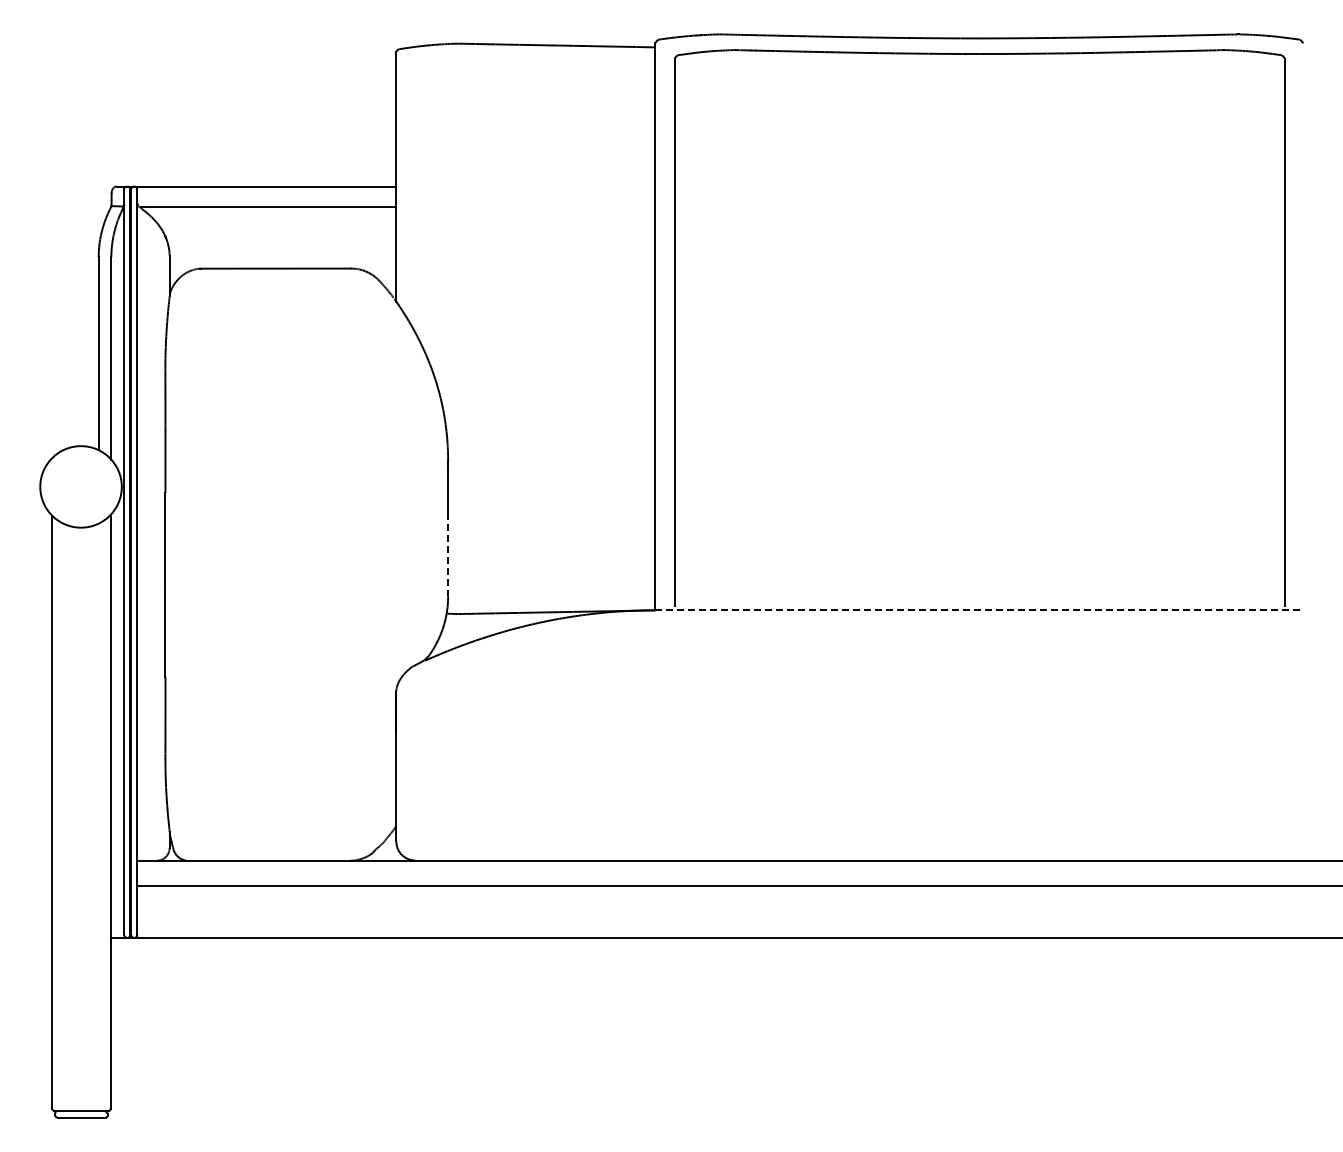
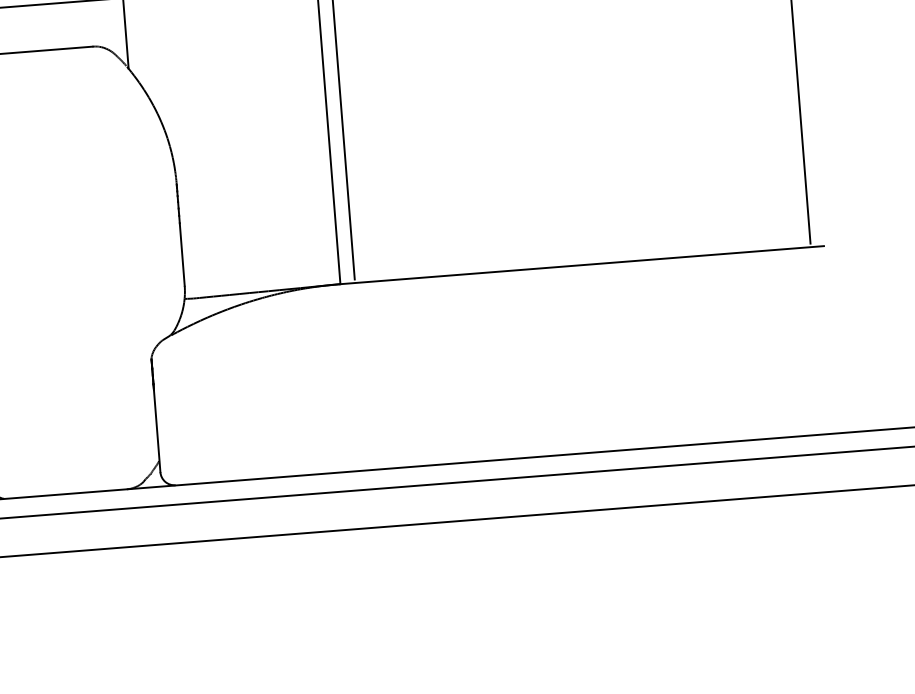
line: (448, 554) -> (182, 254), dashed -> solid
line: (979, 610) -> (582, 265), dashed -> solid

